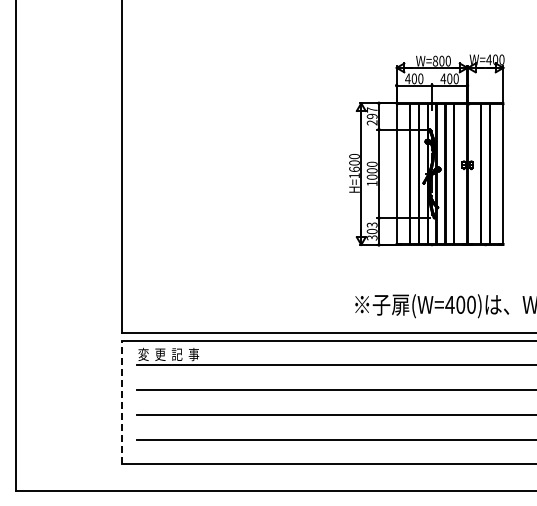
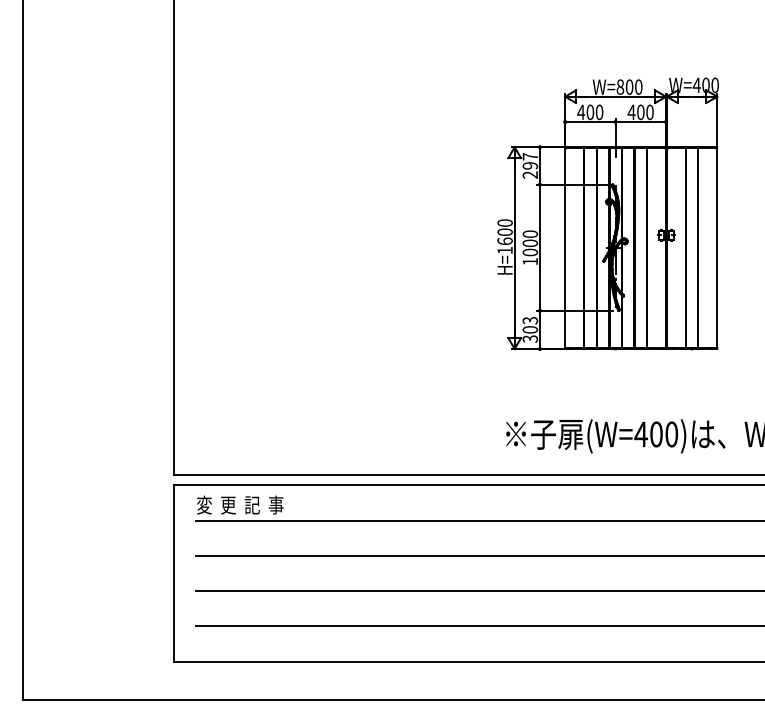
line: (122, 402) -> (174, 573), dashed -> solid

